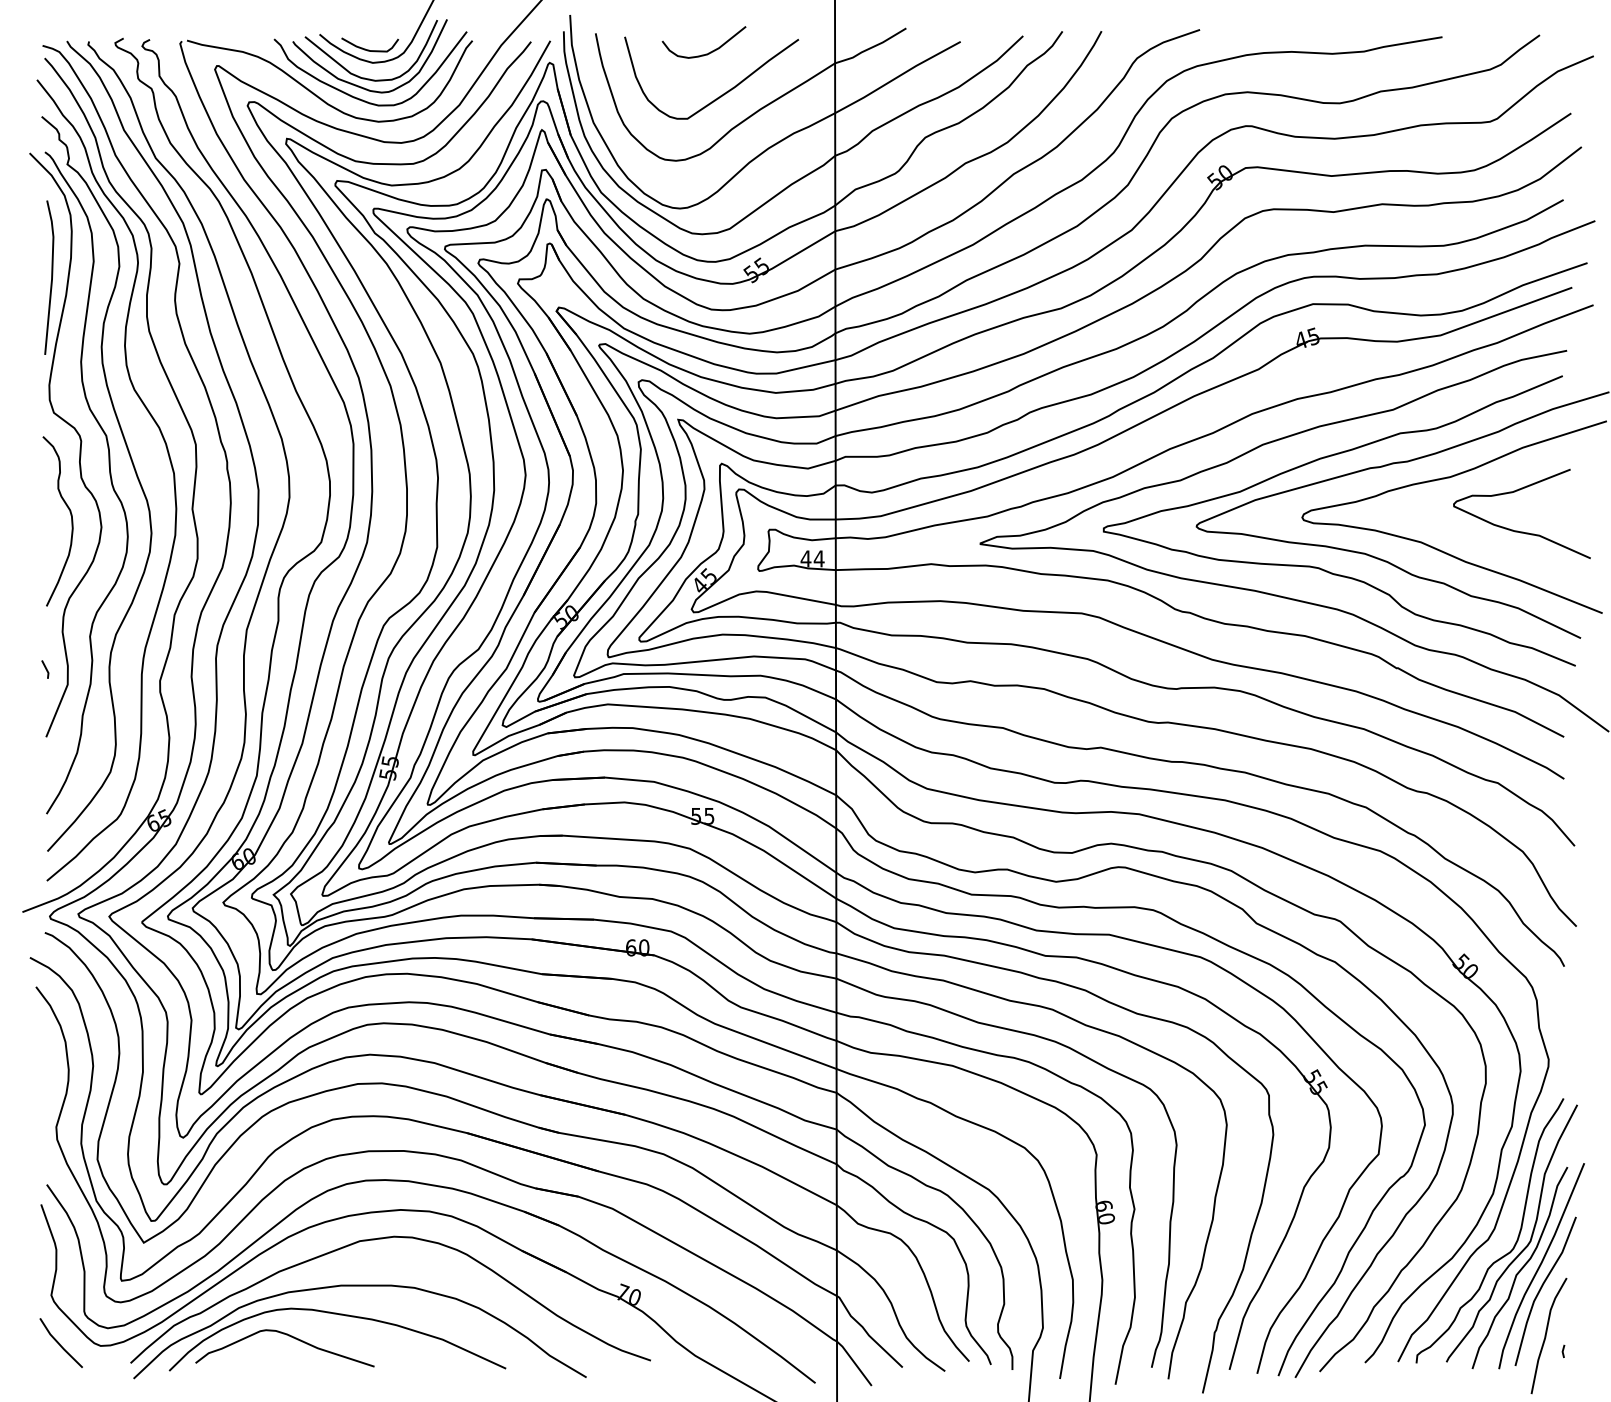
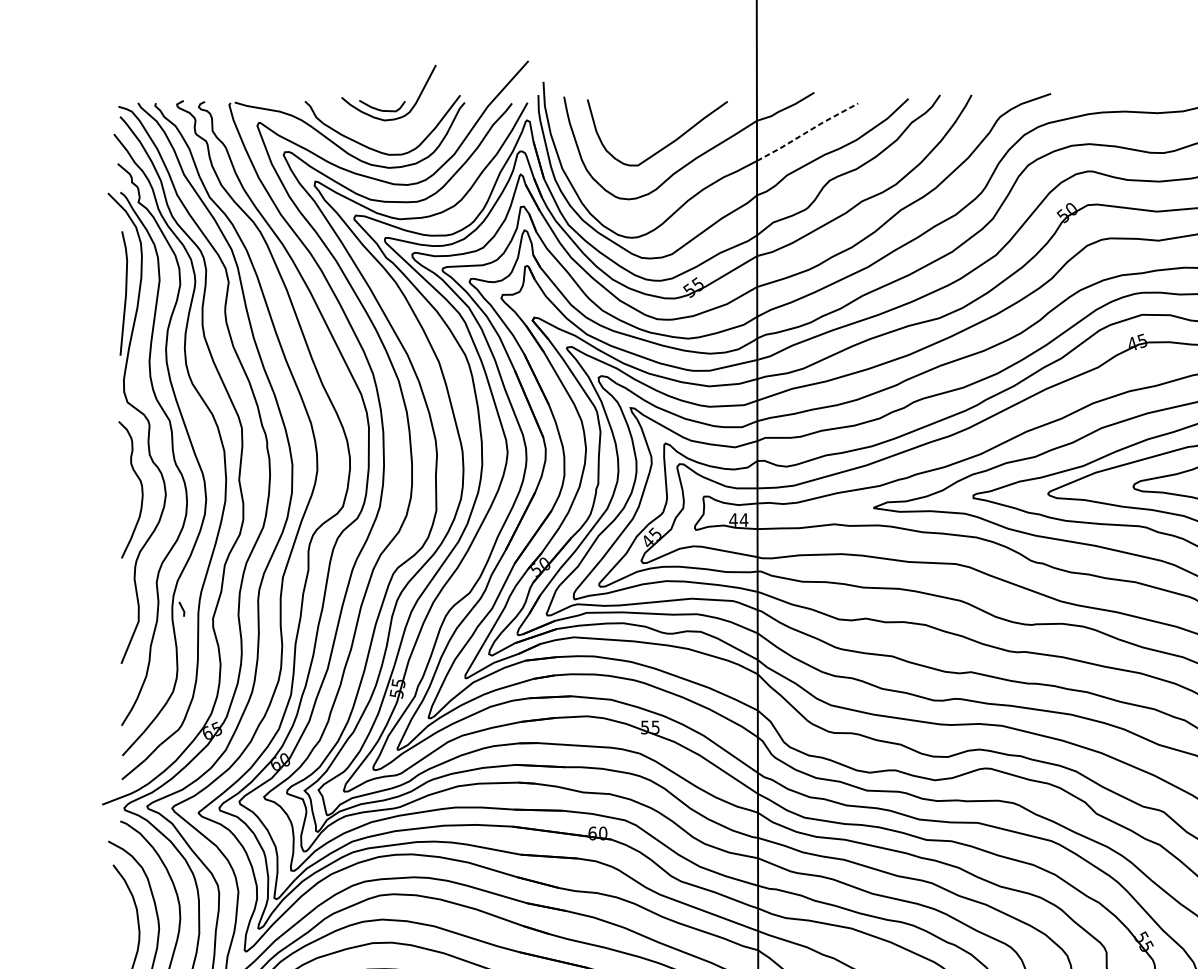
curve: (708, 52) -> (654, 112), removed
part: (365, 77) -> (378, 132), removed
line: (897, 77) -> (807, 132), solid -> dashed
line: (45, 669) -> (182, 609), moved

